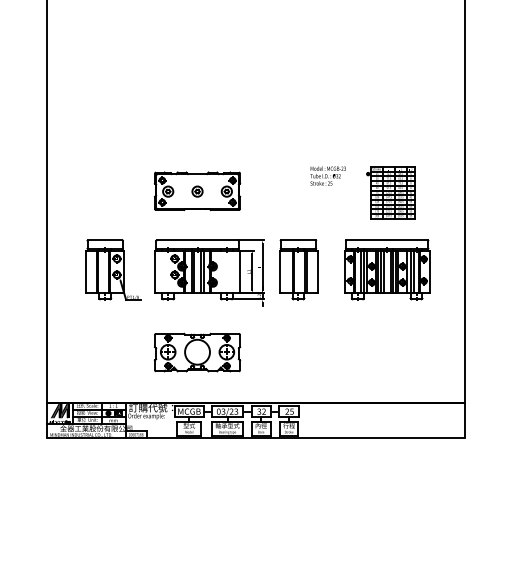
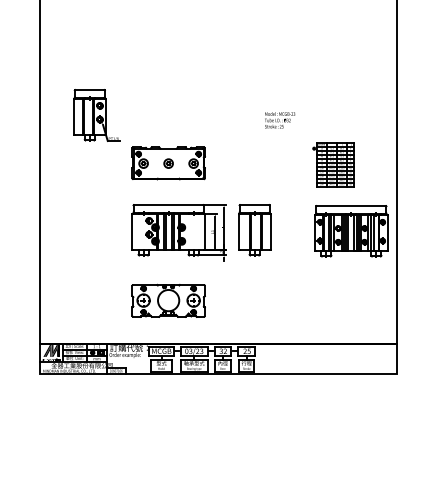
text: (328, 176) -> (280, 120), moved
part: (112, 270) -> (96, 115), moved
part: (387, 270) -> (351, 231), moved

